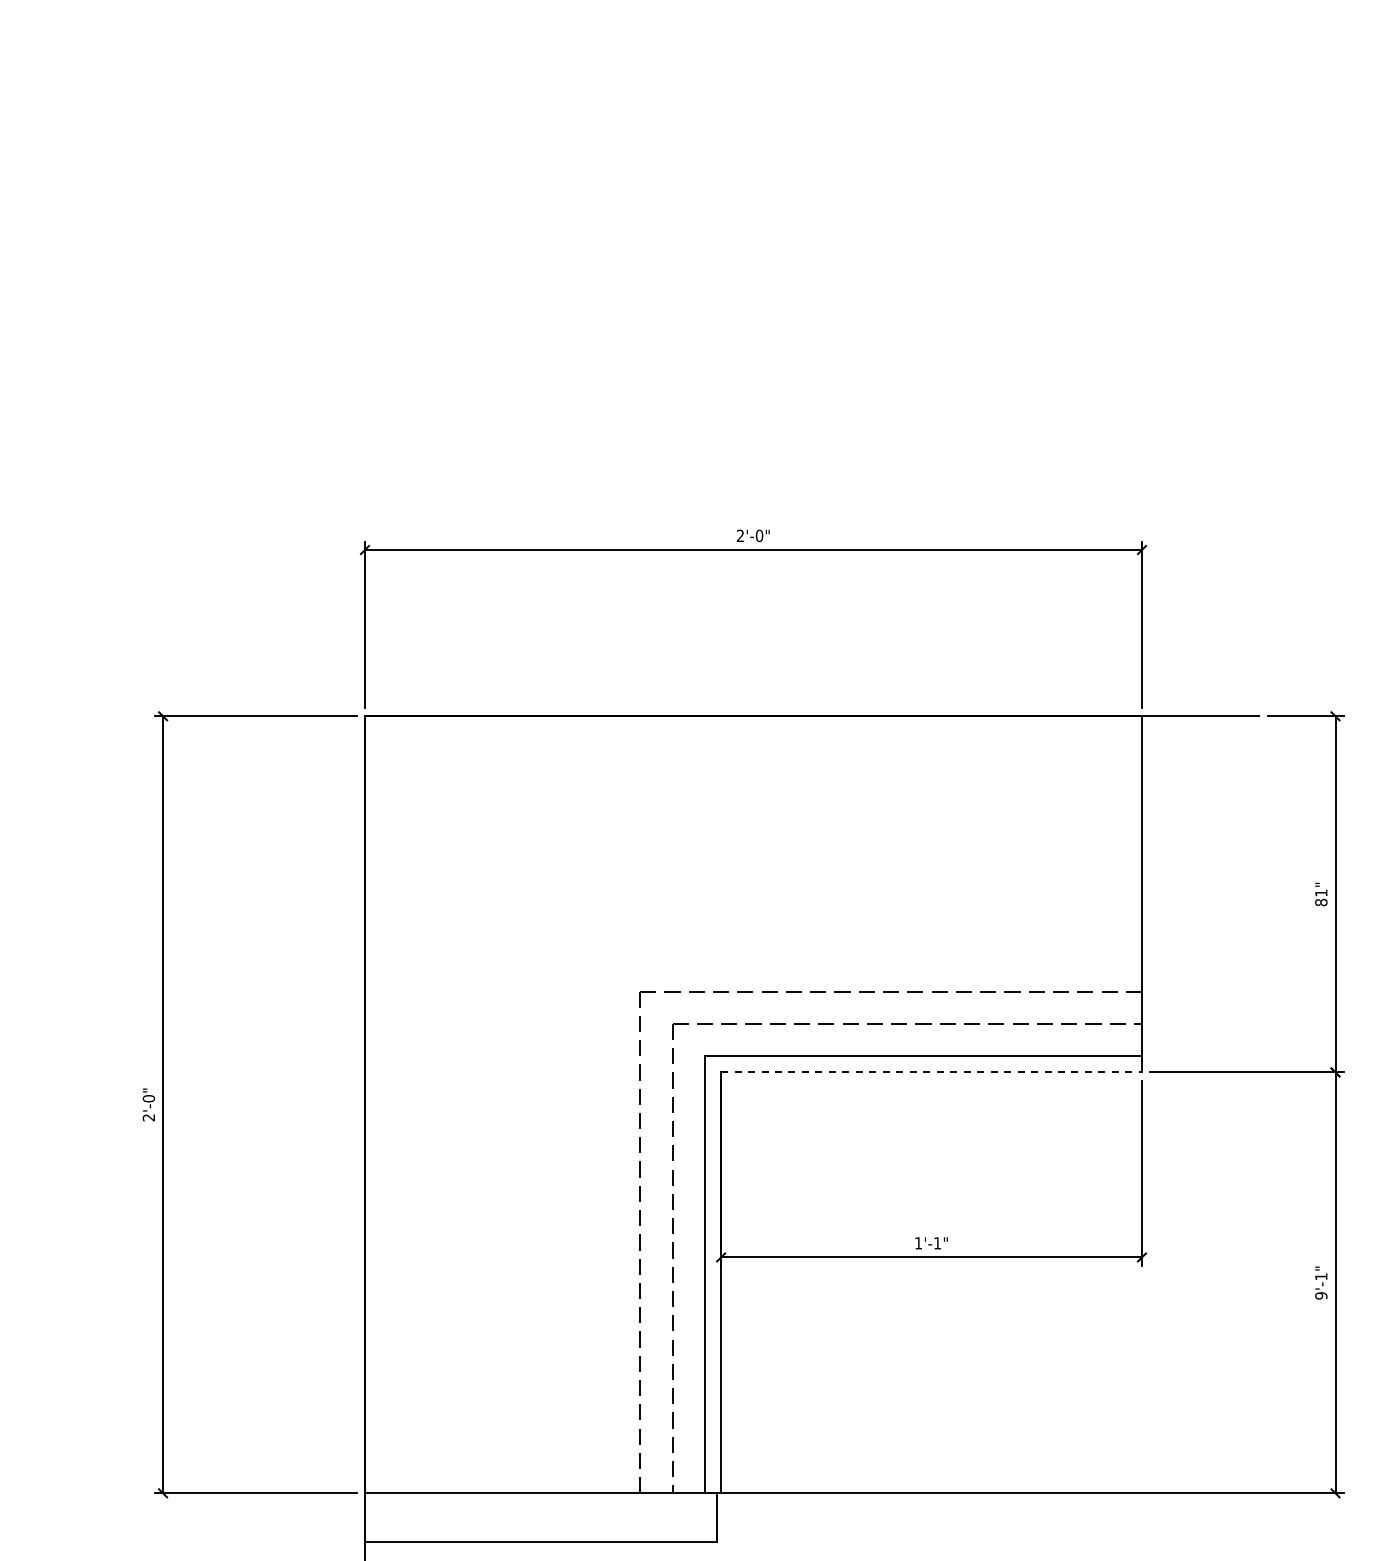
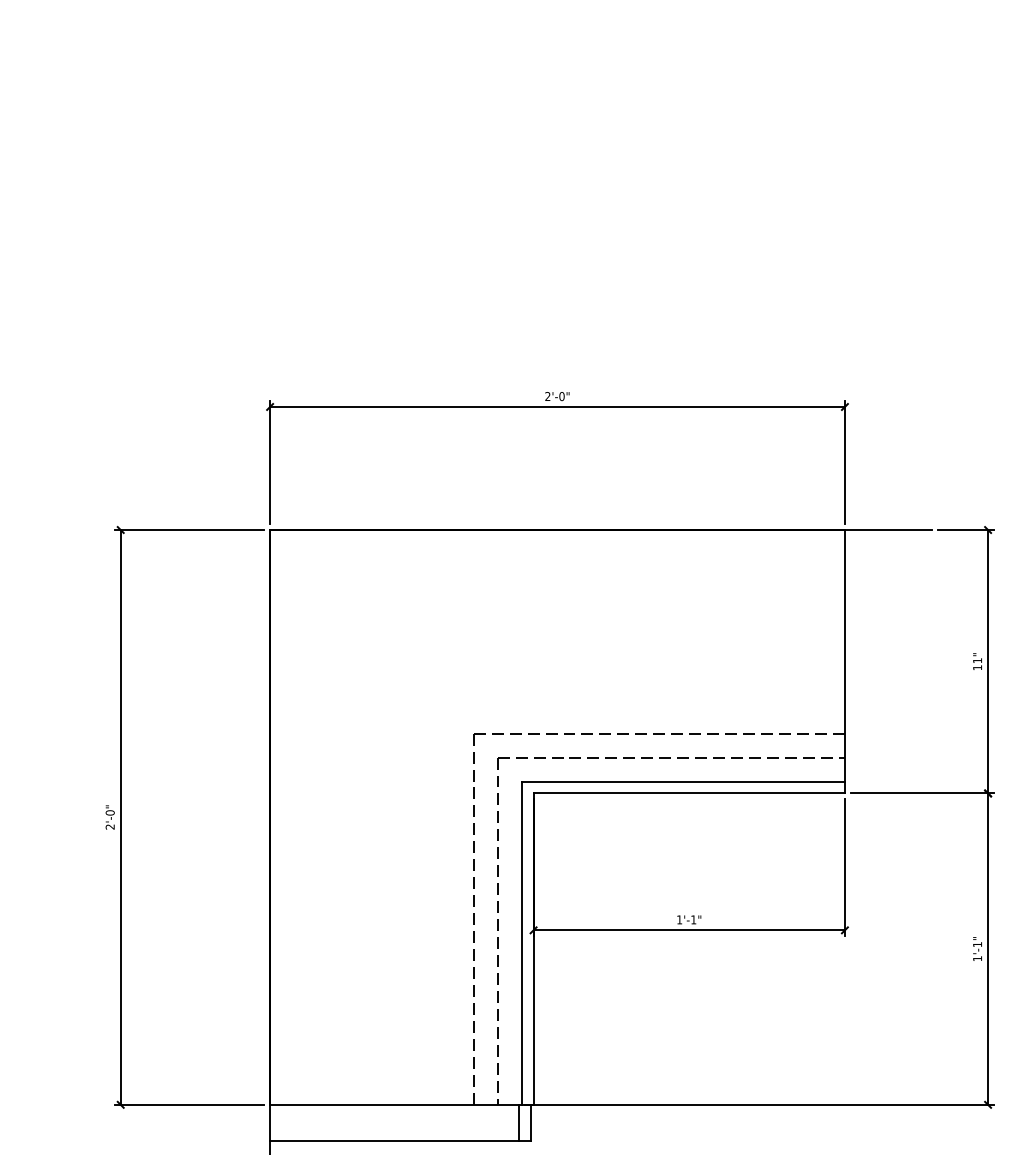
text: (1321, 902) -> (977, 667), 81" -> 11"
line: (932, 1072) -> (689, 793), dashed -> solid
text: (1321, 1295) -> (977, 958), 9'-1" -> 1'-1"
line: (700, 1517) -> (518, 1122), added

